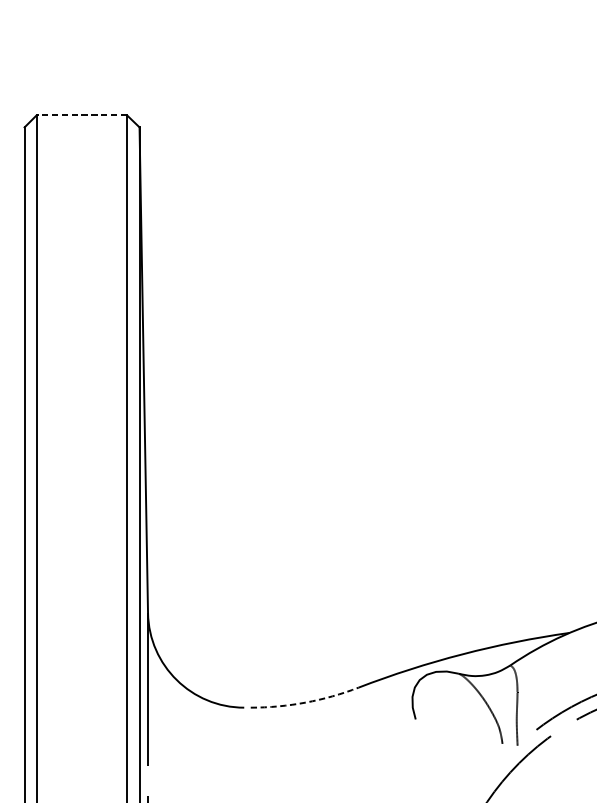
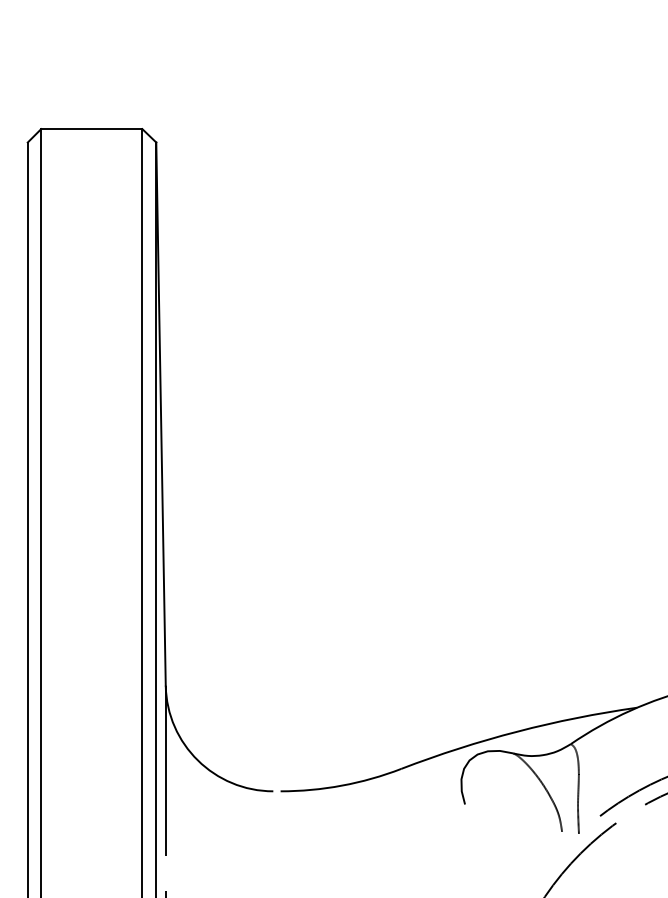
line: (81, 115) -> (91, 129), dashed -> solid
arc: (305, 702) -> (341, 785), dashed -> solid

